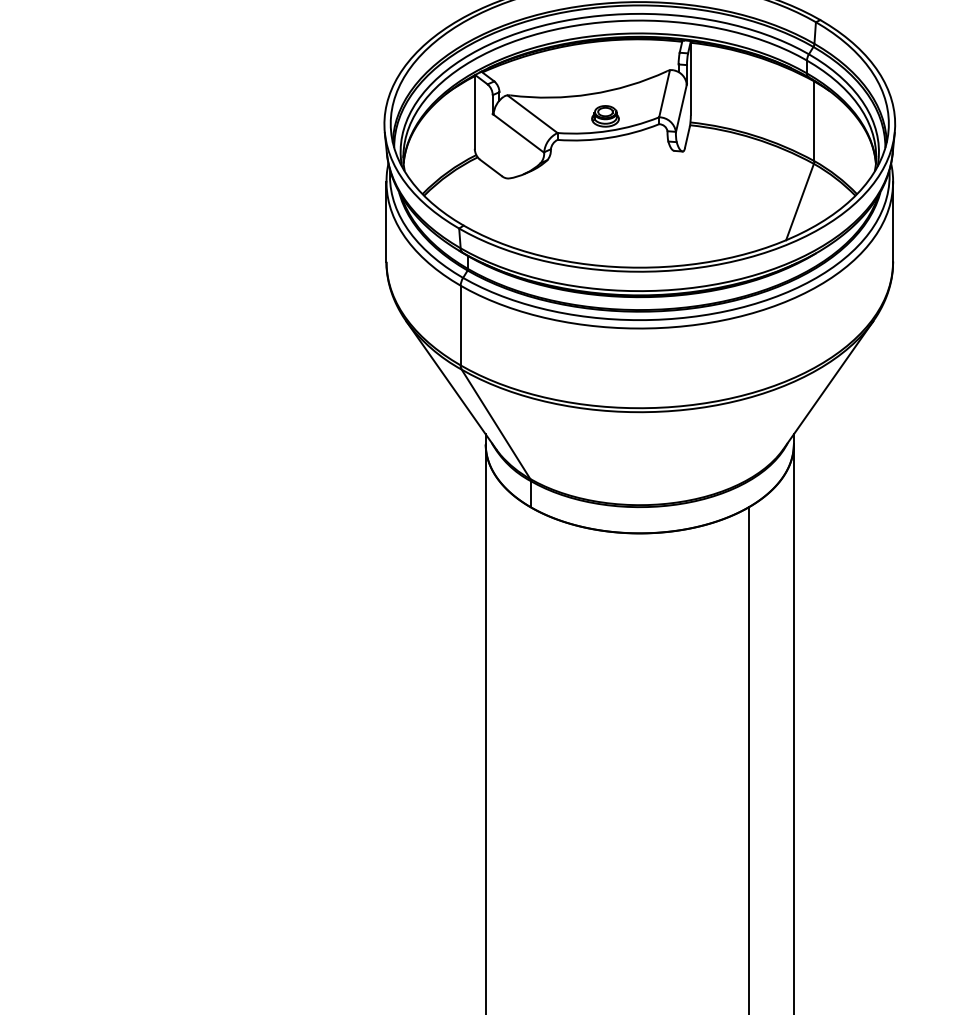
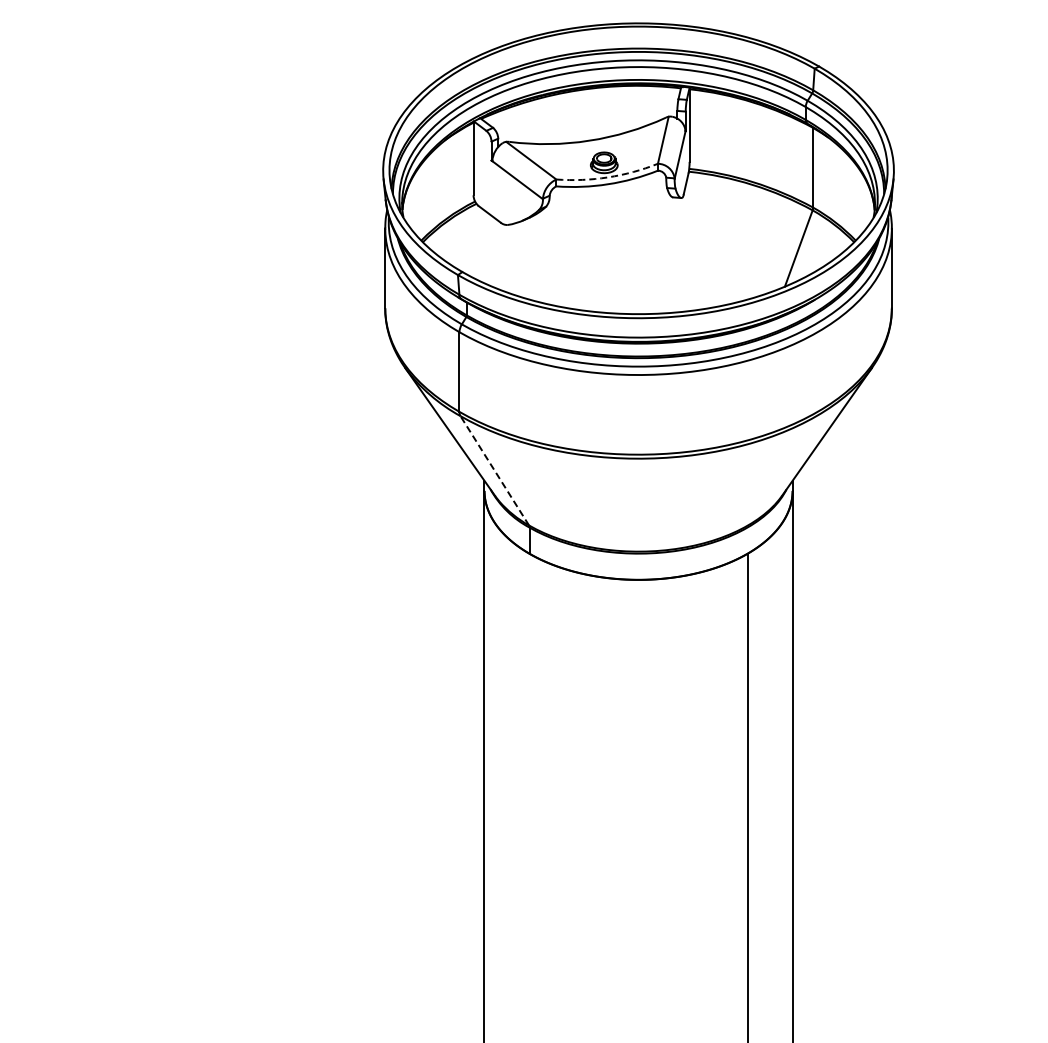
arc: (609, 131) -> (608, 177), solid -> dashed
line: (495, 424) -> (494, 470), solid -> dashed

